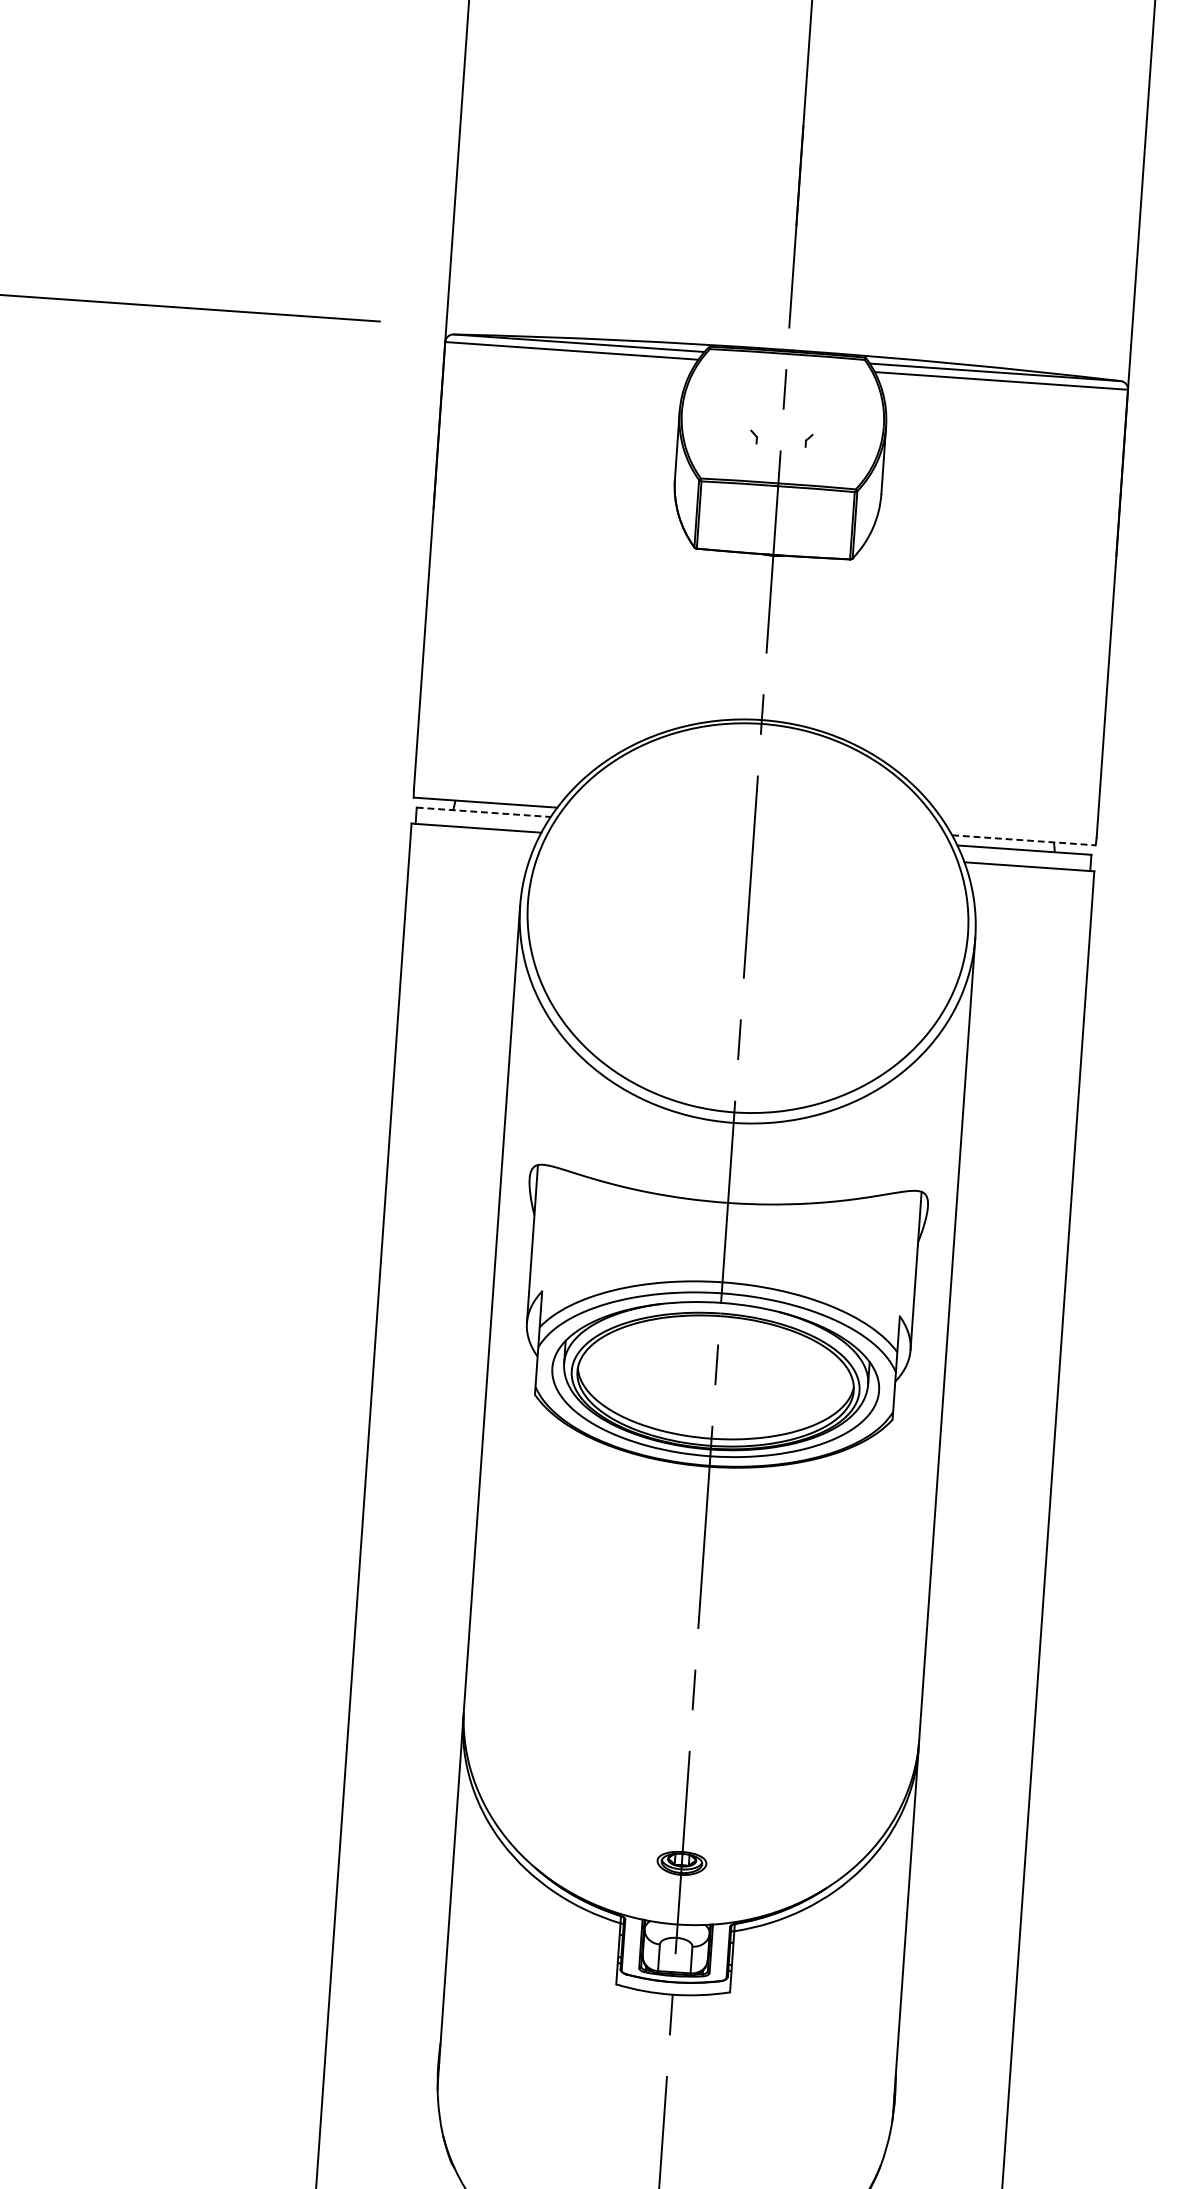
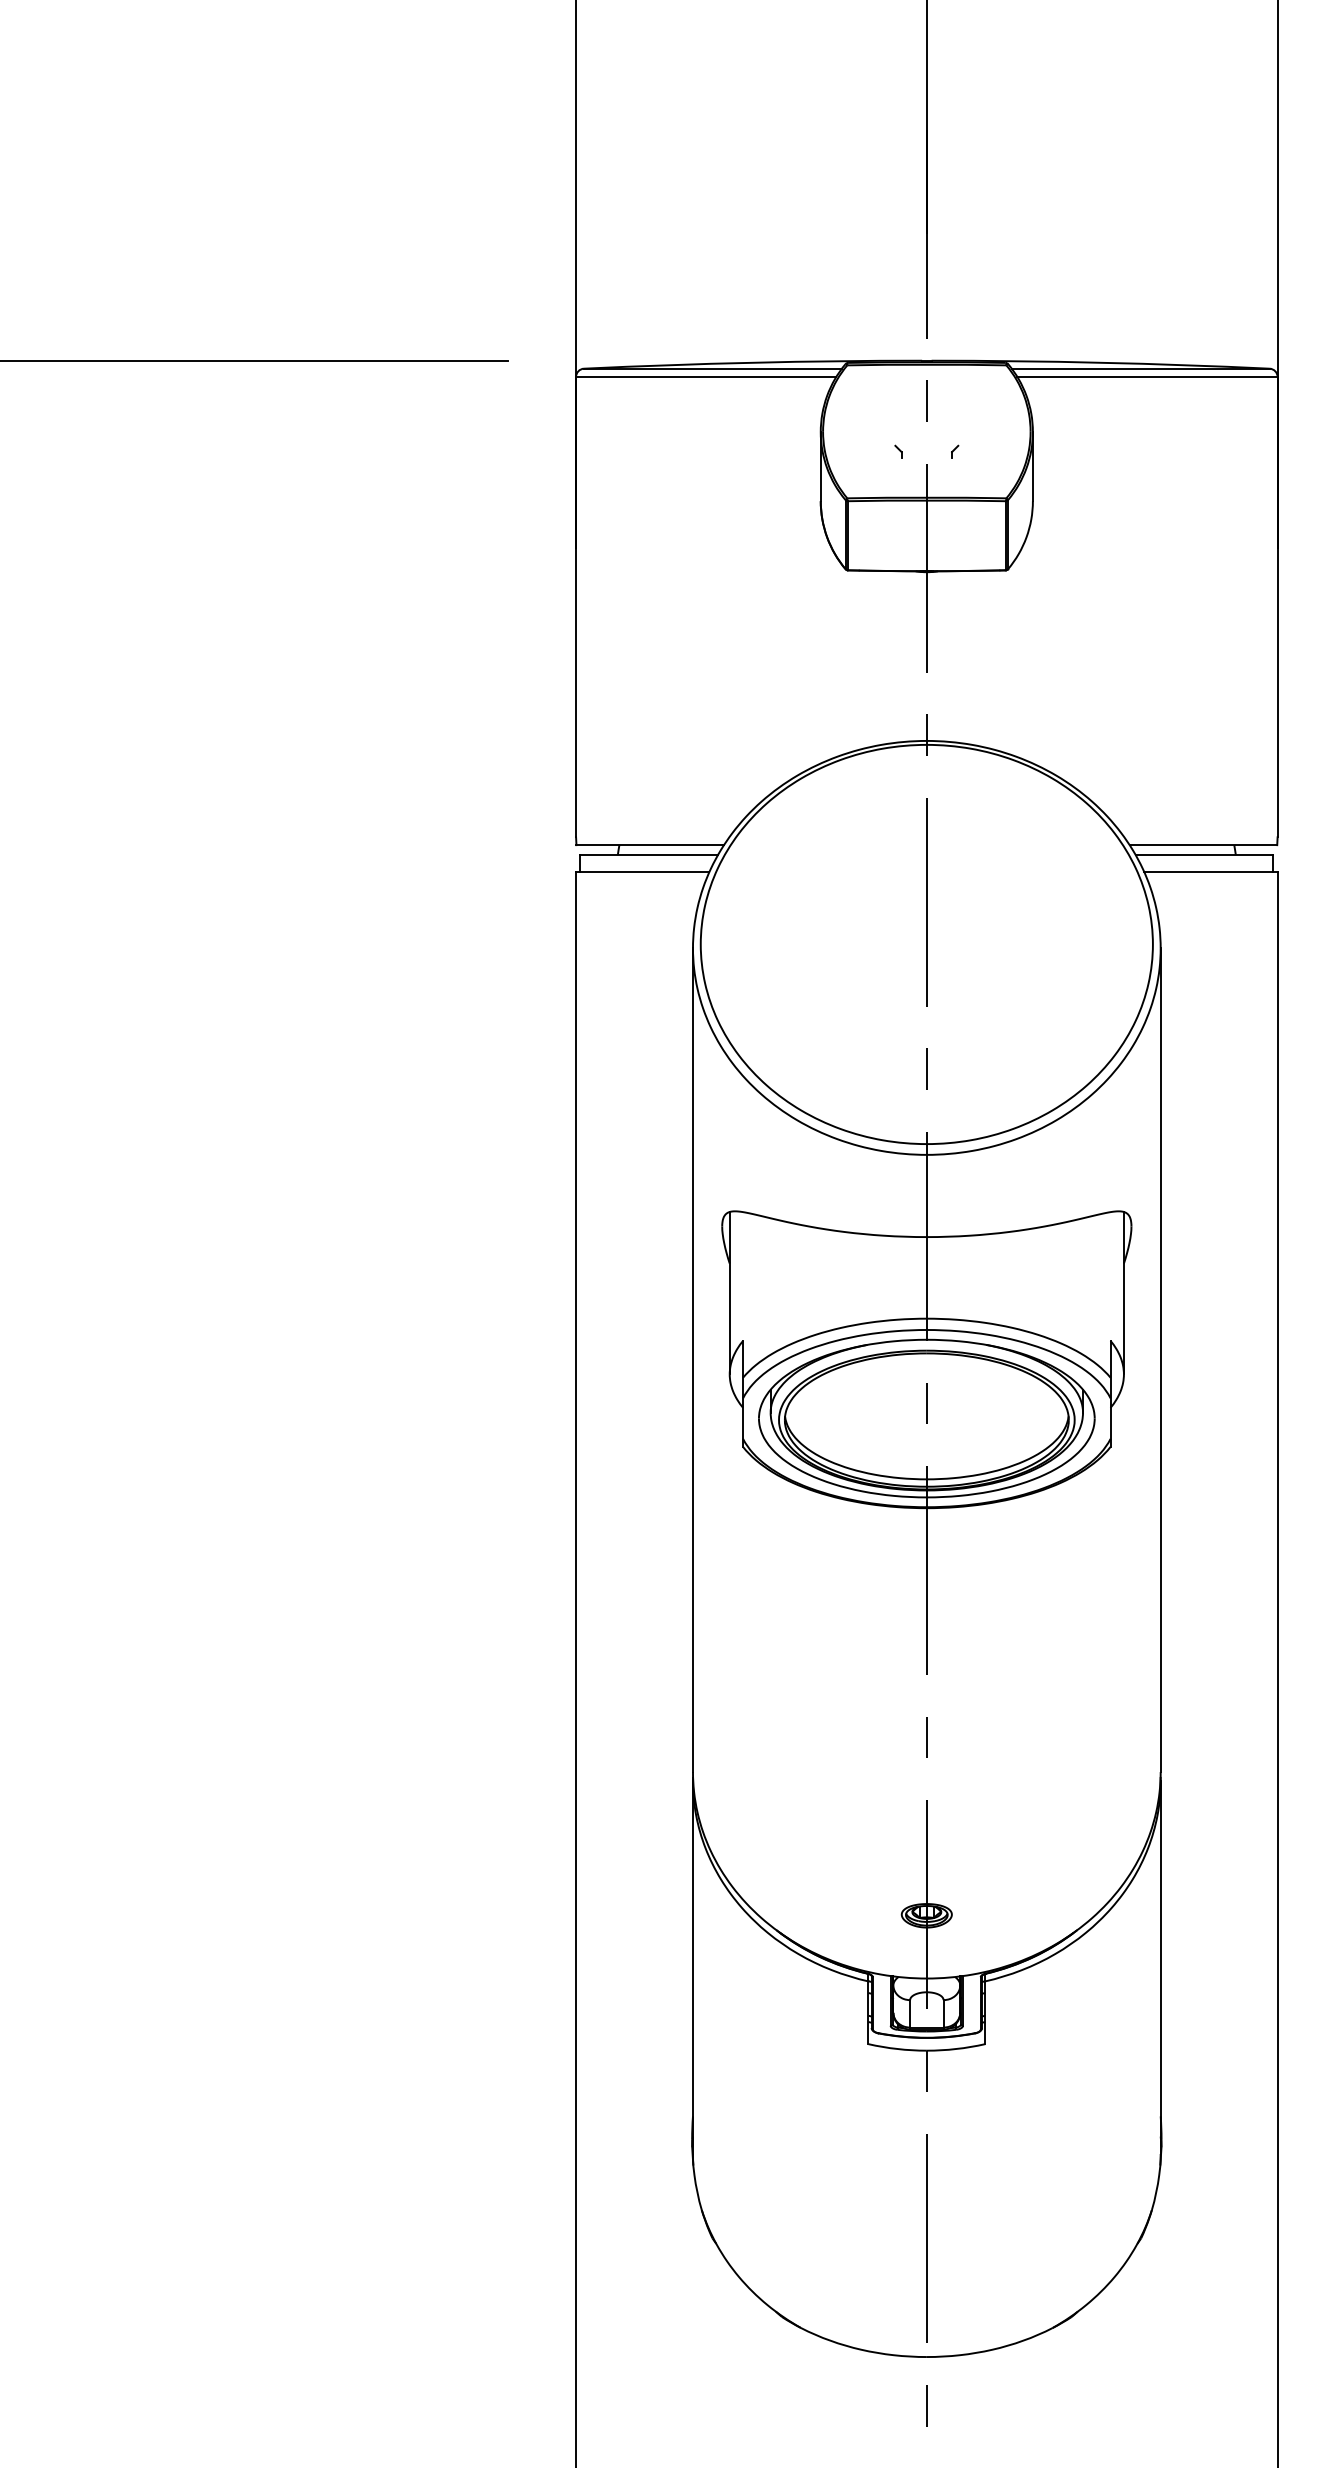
line: (484, 812) -> (649, 855), dashed -> solid
line: (1023, 840) -> (1203, 845), dashed -> solid

